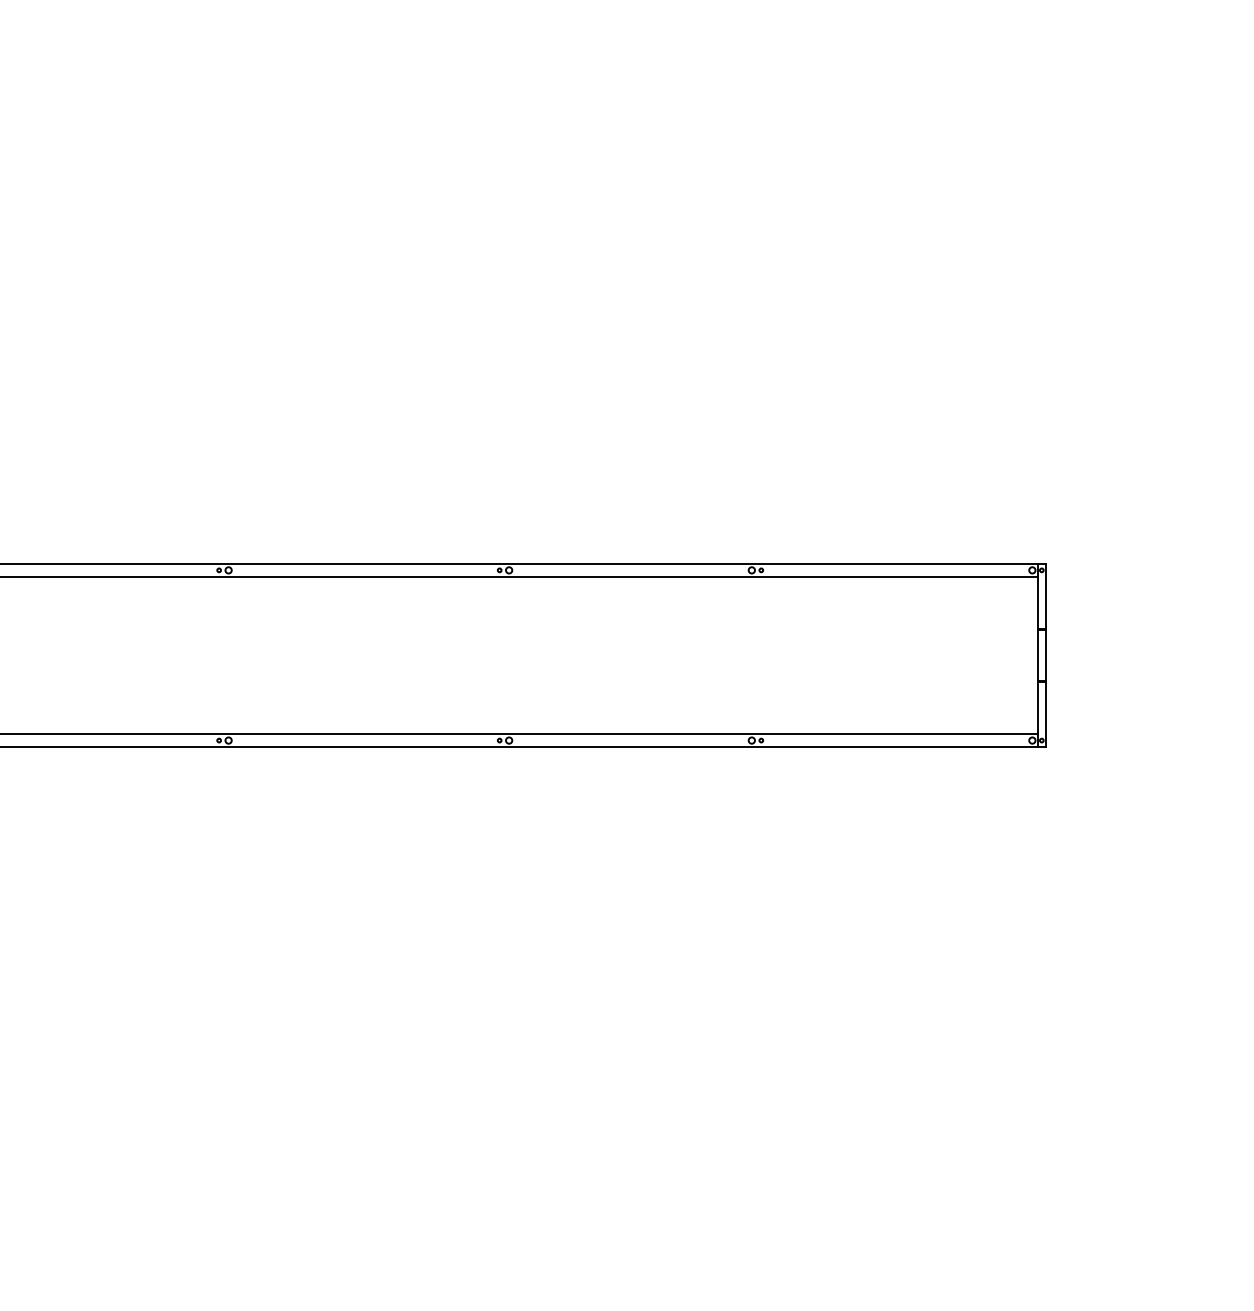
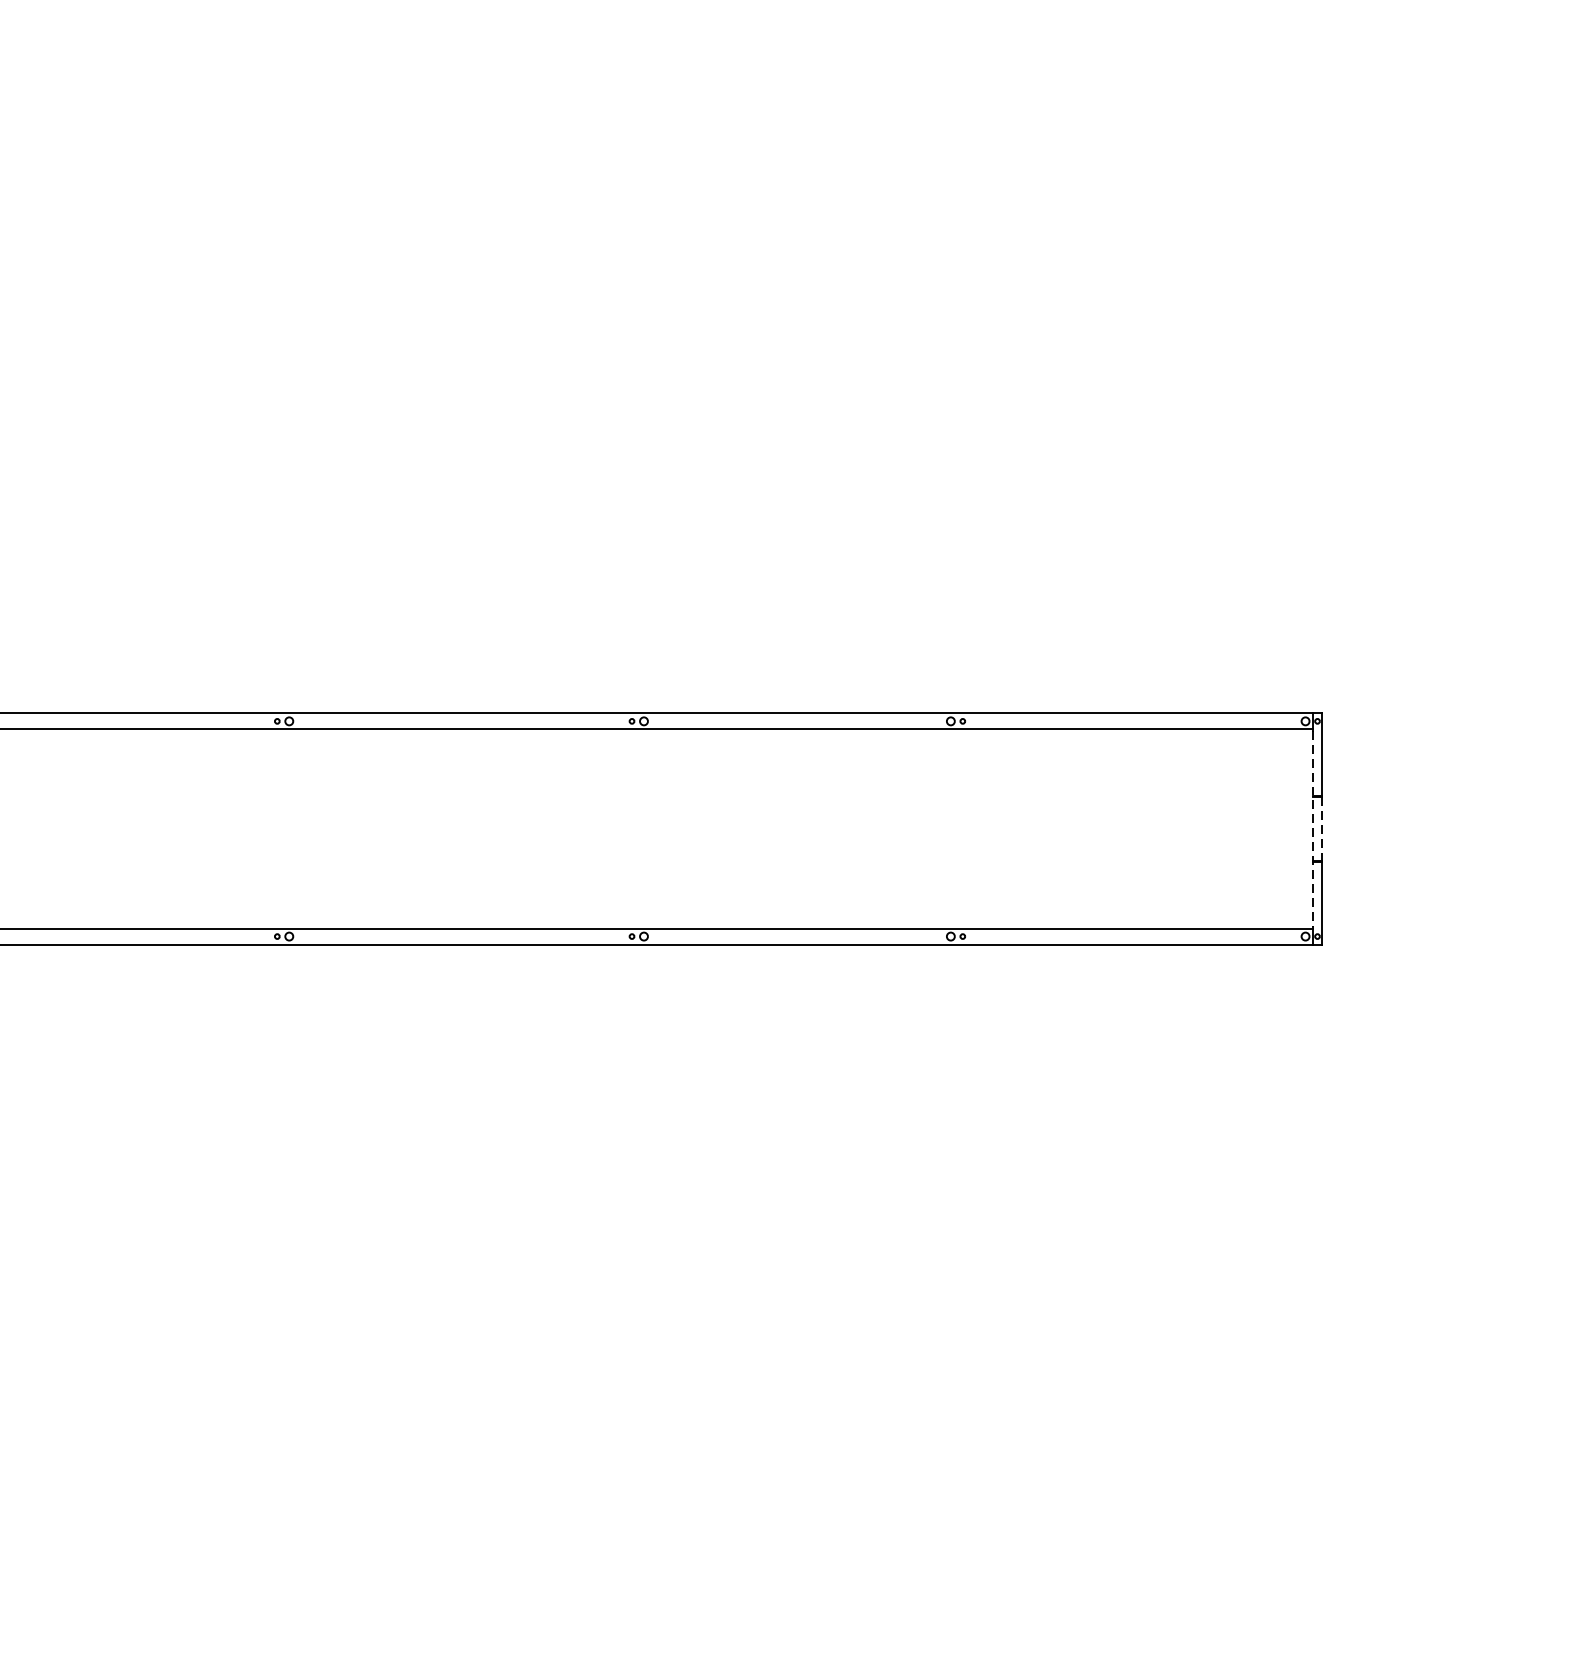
line: (1038, 655) -> (1313, 829), solid -> dashed
line: (1045, 656) -> (1322, 830), solid -> dashed

